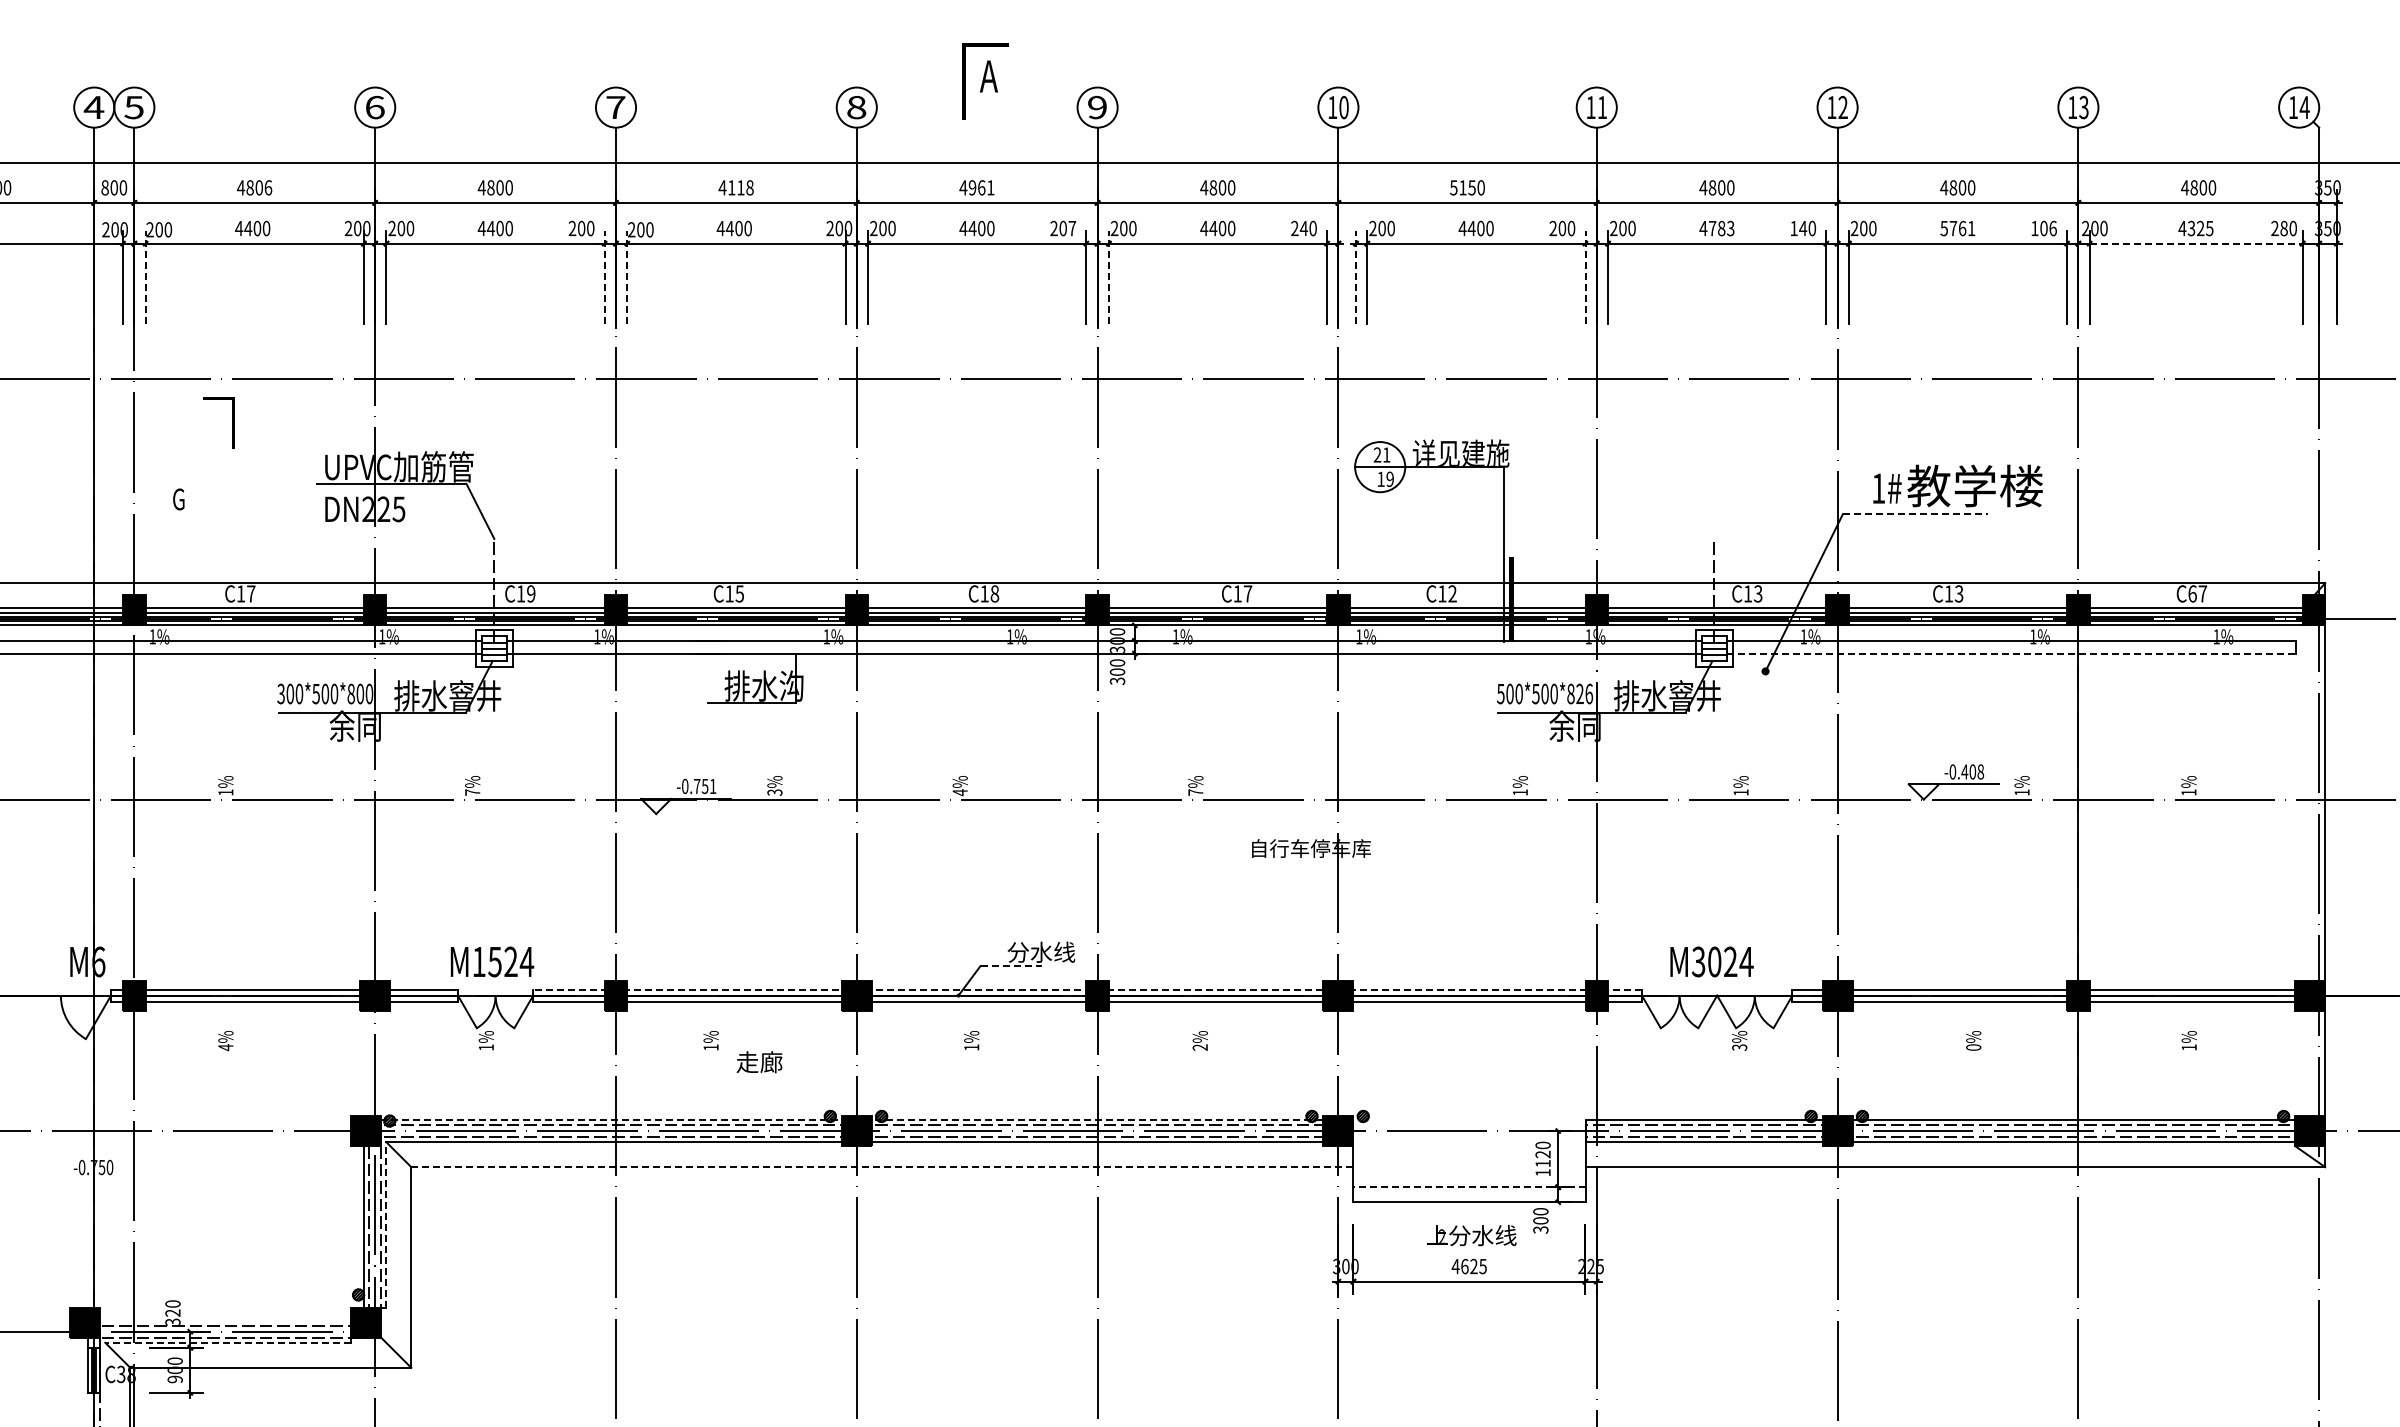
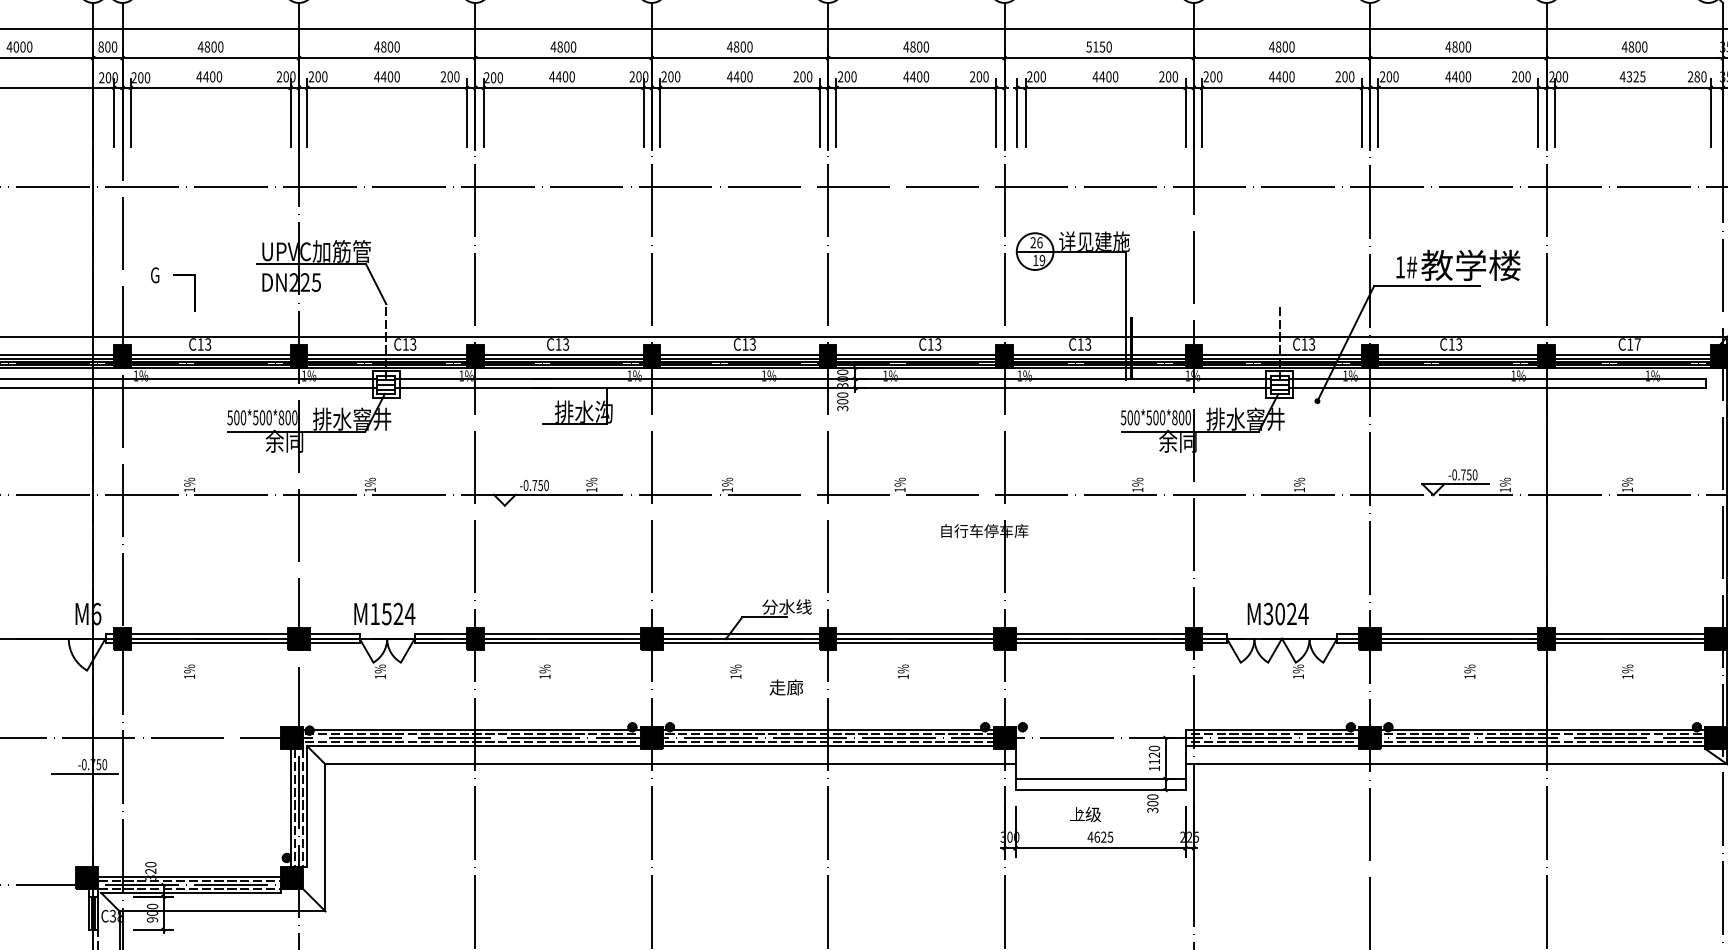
text: (268, 187) -> (220, 46), 4806 -> 4800
text: (740, 187) -> (566, 46), 4118 -> 4800
text: (981, 187) -> (743, 46), 4961 -> 4800
text: (1072, 228) -> (809, 76), 207 -> 200
text: (1303, 228) -> (978, 76), 240 -> 200
text: (1721, 228) -> (1285, 76), 4783 -> 4400
text: (1798, 228) -> (1341, 76), 140 -> 200
text: (1957, 228) -> (1458, 76), 5761 -> 4400
text: (2043, 228) -> (1521, 76), 106 -> 200
line: (2196, 243) -> (1633, 87), dashed -> solid
line: (145, 277) -> (130, 112), dashed -> solid
line: (604, 277) -> (466, 112), dashed -> solid
line: (627, 277) -> (483, 112), dashed -> solid
line: (1108, 277) -> (836, 112), dashed -> solid
line: (1355, 277) -> (1017, 112), dashed -> solid
line: (1585, 277) -> (1185, 112), dashed -> solid
line: (232, 422) -> (194, 292), moved
text: (1386, 454) -> (1039, 242), 21 -> 26
line: (1915, 514) -> (1427, 286), dashed -> solid
text: (251, 593) -> (208, 344), C17 -> C13
text: (531, 593) -> (413, 344), C19 -> C13
text: (739, 593) -> (565, 344), C15 -> C13
text: (994, 593) -> (752, 344), C18 -> C13
text: (1247, 593) -> (937, 344), C17 -> C13
text: (1452, 593) -> (1088, 344), C12 -> C13
text: (2192, 593) -> (1630, 344), C67 -> C17
line: (2011, 653) -> (1497, 388), dashed -> solid
text: (280, 693) -> (229, 417), 300*500*800 -> 500*500*800
text: (1584, 693) -> (1184, 417), 500*500*826 -> 500*500*800
text: (1972, 771) -> (1469, 474), -0.408 -> -0.750
text: (713, 786) -> (546, 485), -0.751 -> -0.750
text: (472, 792) -> (370, 489), 7% -> 1%
text: (774, 792) -> (591, 489), 3% -> 1%
text: (959, 792) -> (727, 489), 4% -> 1%
text: (1195, 792) -> (899, 489), 7% -> 1%
line: (1011, 966) -> (765, 617), dashed -> solid
line: (1087, 989) -> (820, 634), dashed -> solid
text: (225, 1047) -> (189, 676), 4% -> 1%
text: (1199, 1047) -> (902, 676), 2% -> 1%
text: (1739, 1047) -> (1298, 676), 3% -> 1%
text: (1973, 1047) -> (1469, 676), 0% -> 1%
text: (759, 1062) -> (786, 687), moved
line: (862, 1120) -> (655, 730), dashed -> solid
line: (881, 1167) -> (669, 764), dashed -> solid
line: (83, 1180) -> (85, 774), added
line: (1468, 1187) -> (1099, 779), dashed -> solid
line: (386, 1224) -> (307, 806), dashed -> solid
text: (1482, 1235) -> (1110, 814), 分水线 -> 级
line: (230, 1320) -> (193, 876), added
line: (228, 1342) -> (191, 892), dashed -> solid

